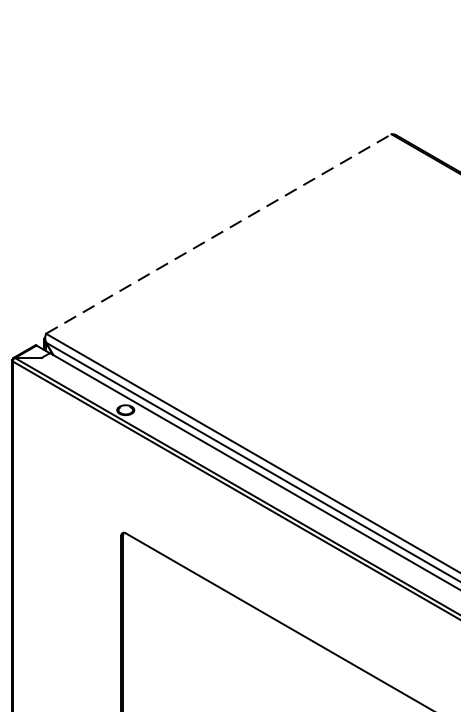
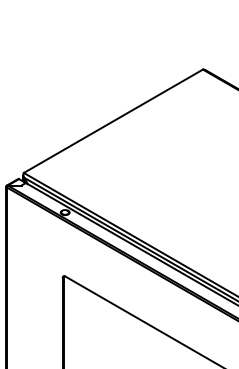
line: (218, 234) -> (113, 121), dashed -> solid

